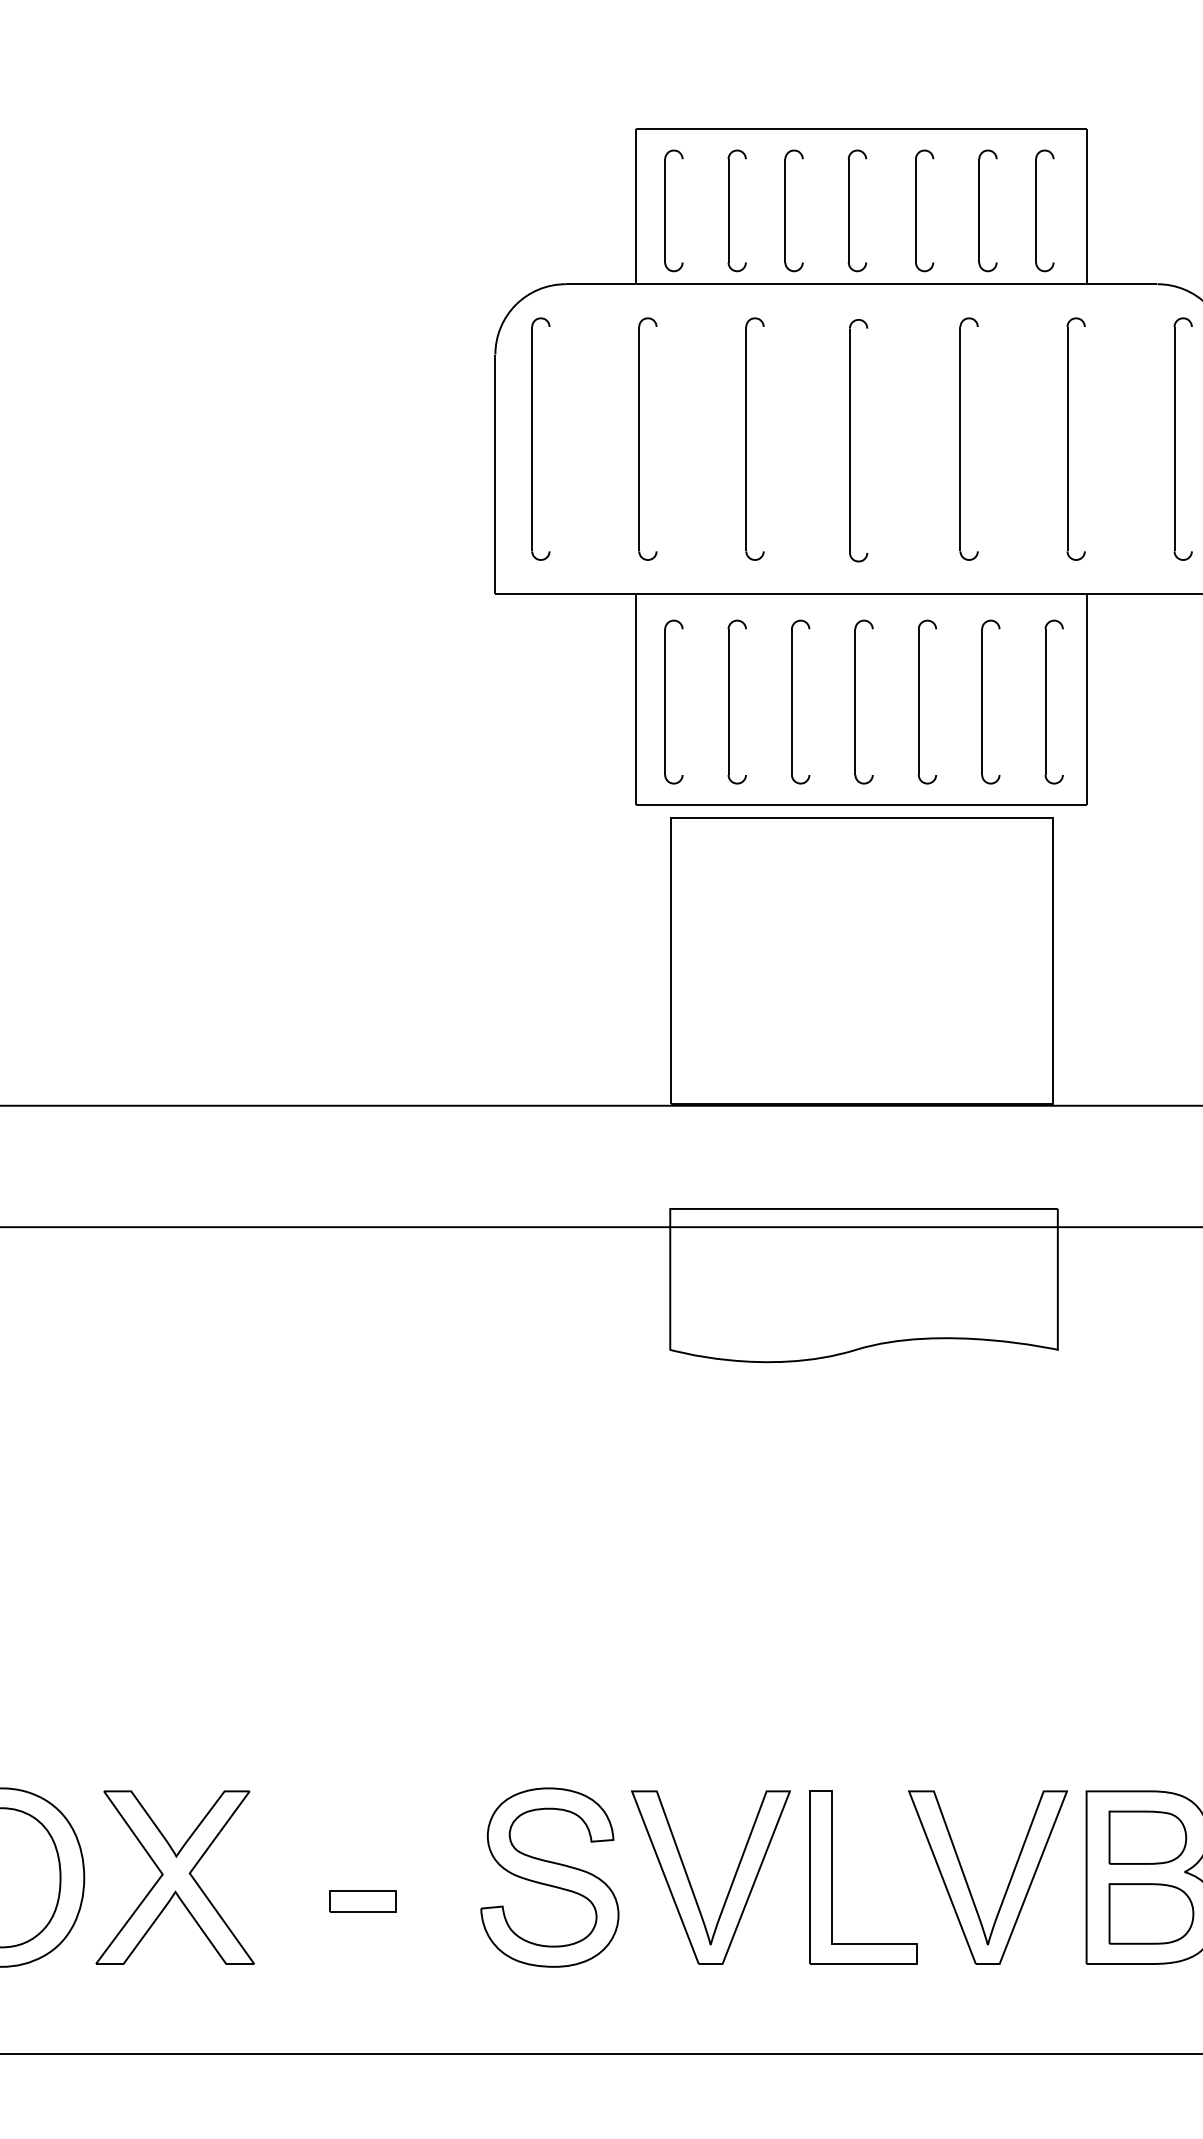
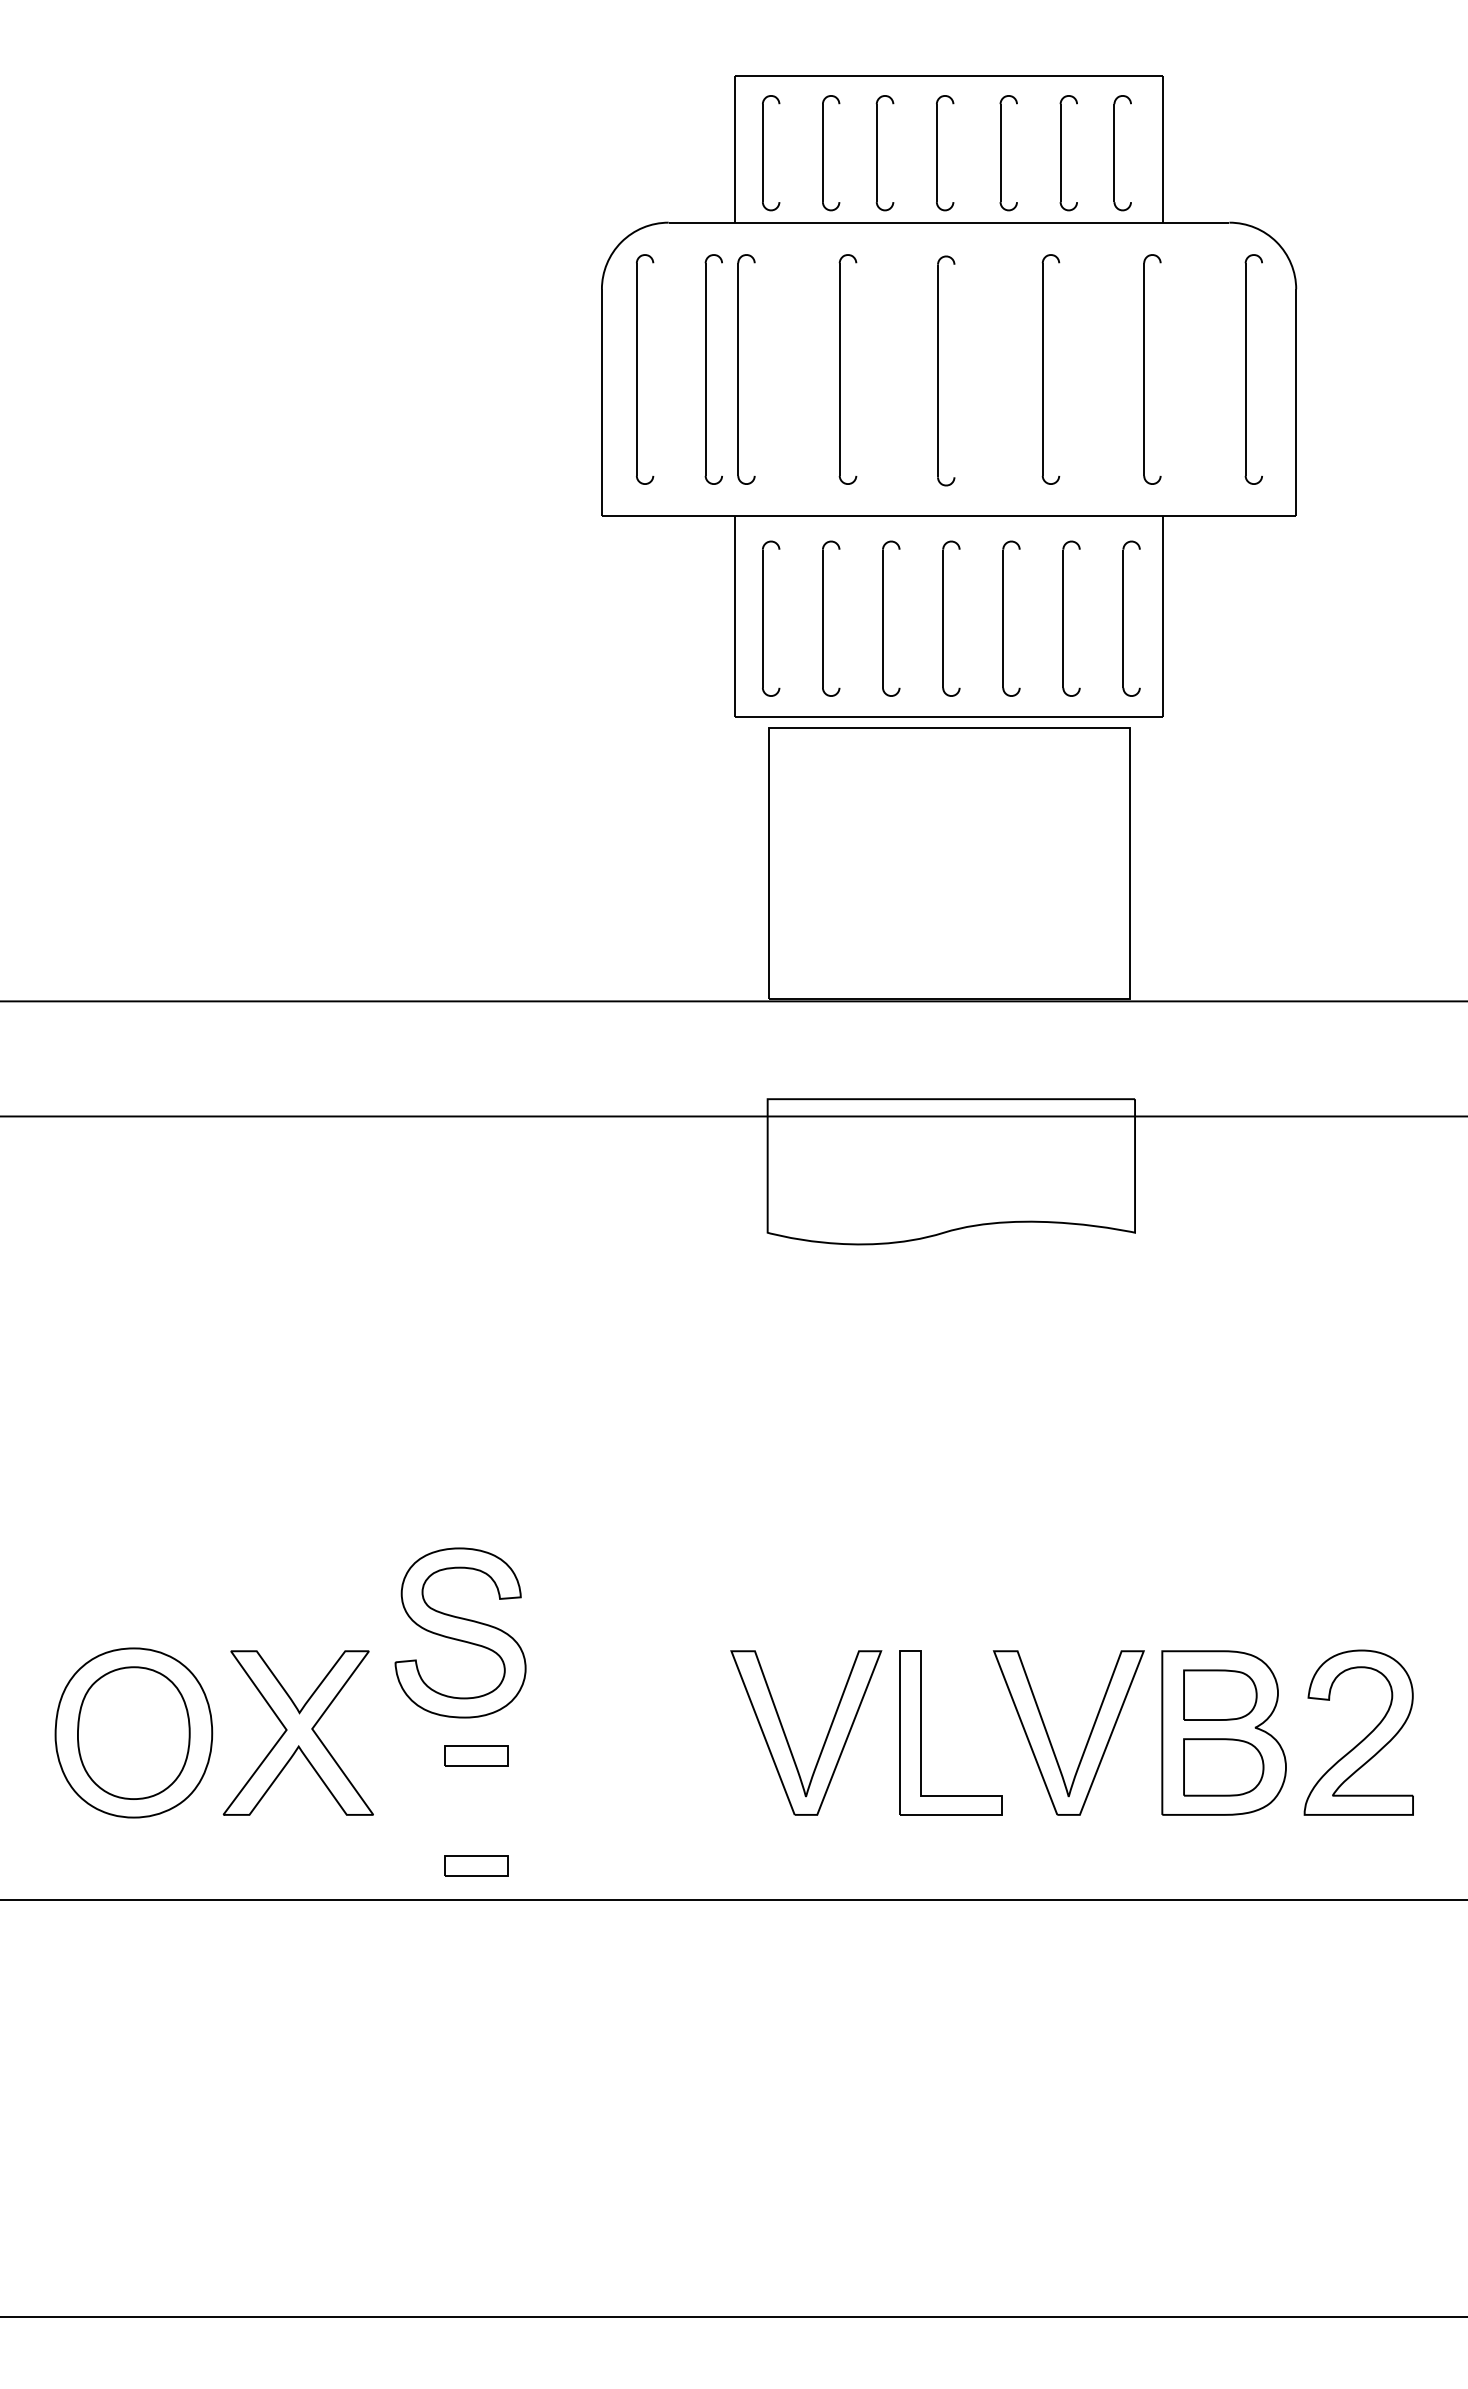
part: (605, 439) -> (706, 369), added
part: (549, 1877) -> (460, 1632), moved
part: (363, 2017) -> (476, 1865), added

